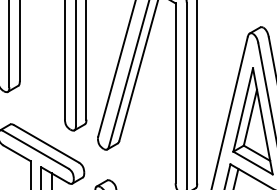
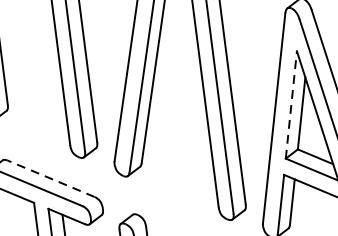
line: (243, 109) -> (291, 104), solid -> dashed
line: (46, 143) -> (51, 178), solid -> dashed

